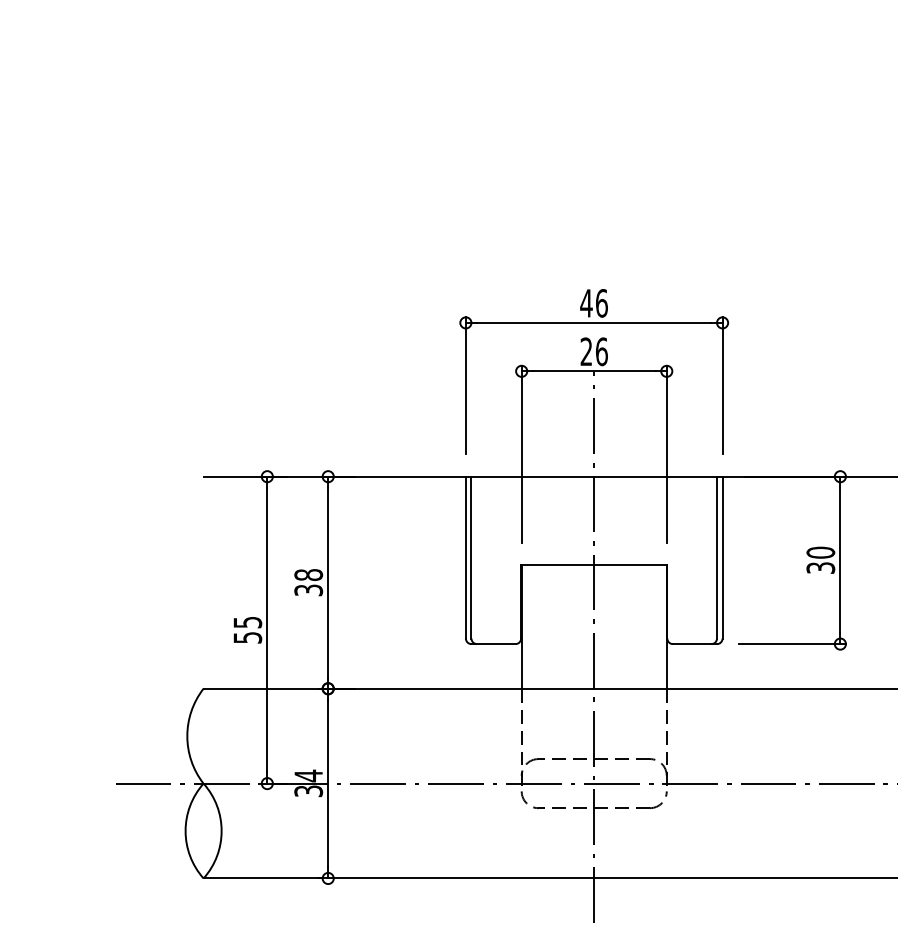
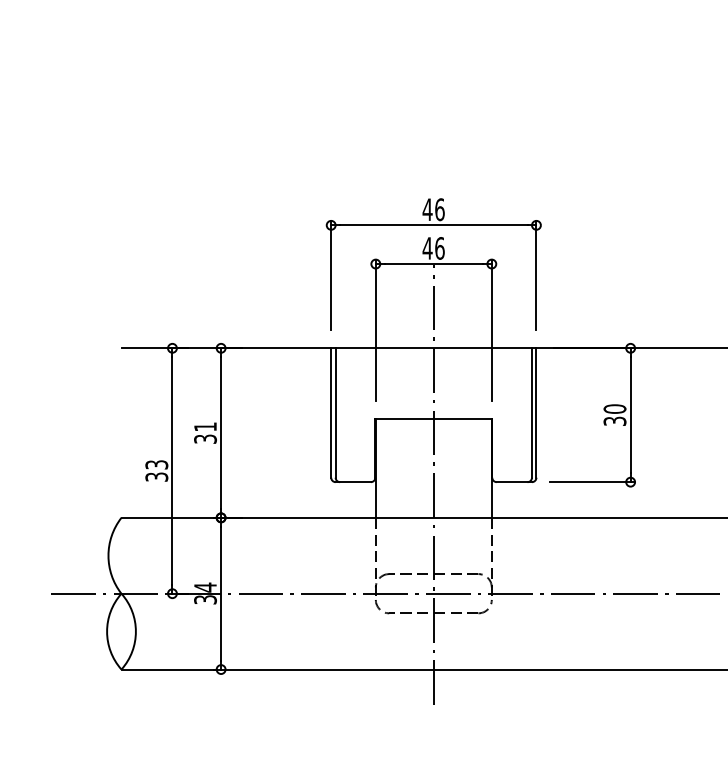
text: (586, 351) -> (427, 248), 26 -> 46
text: (308, 574) -> (205, 426), 38 -> 31
text: (247, 629) -> (156, 470), 55 -> 33

